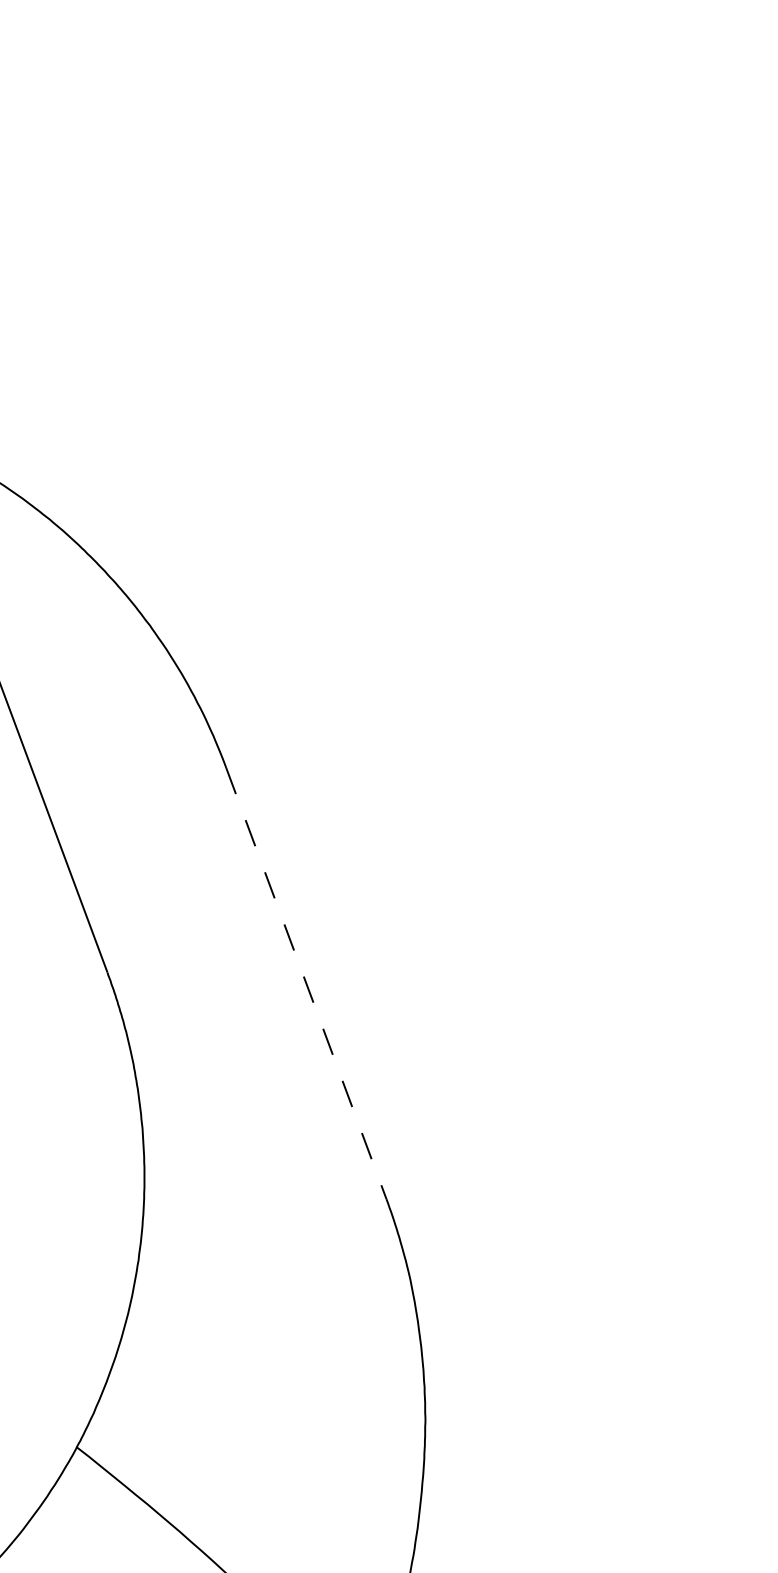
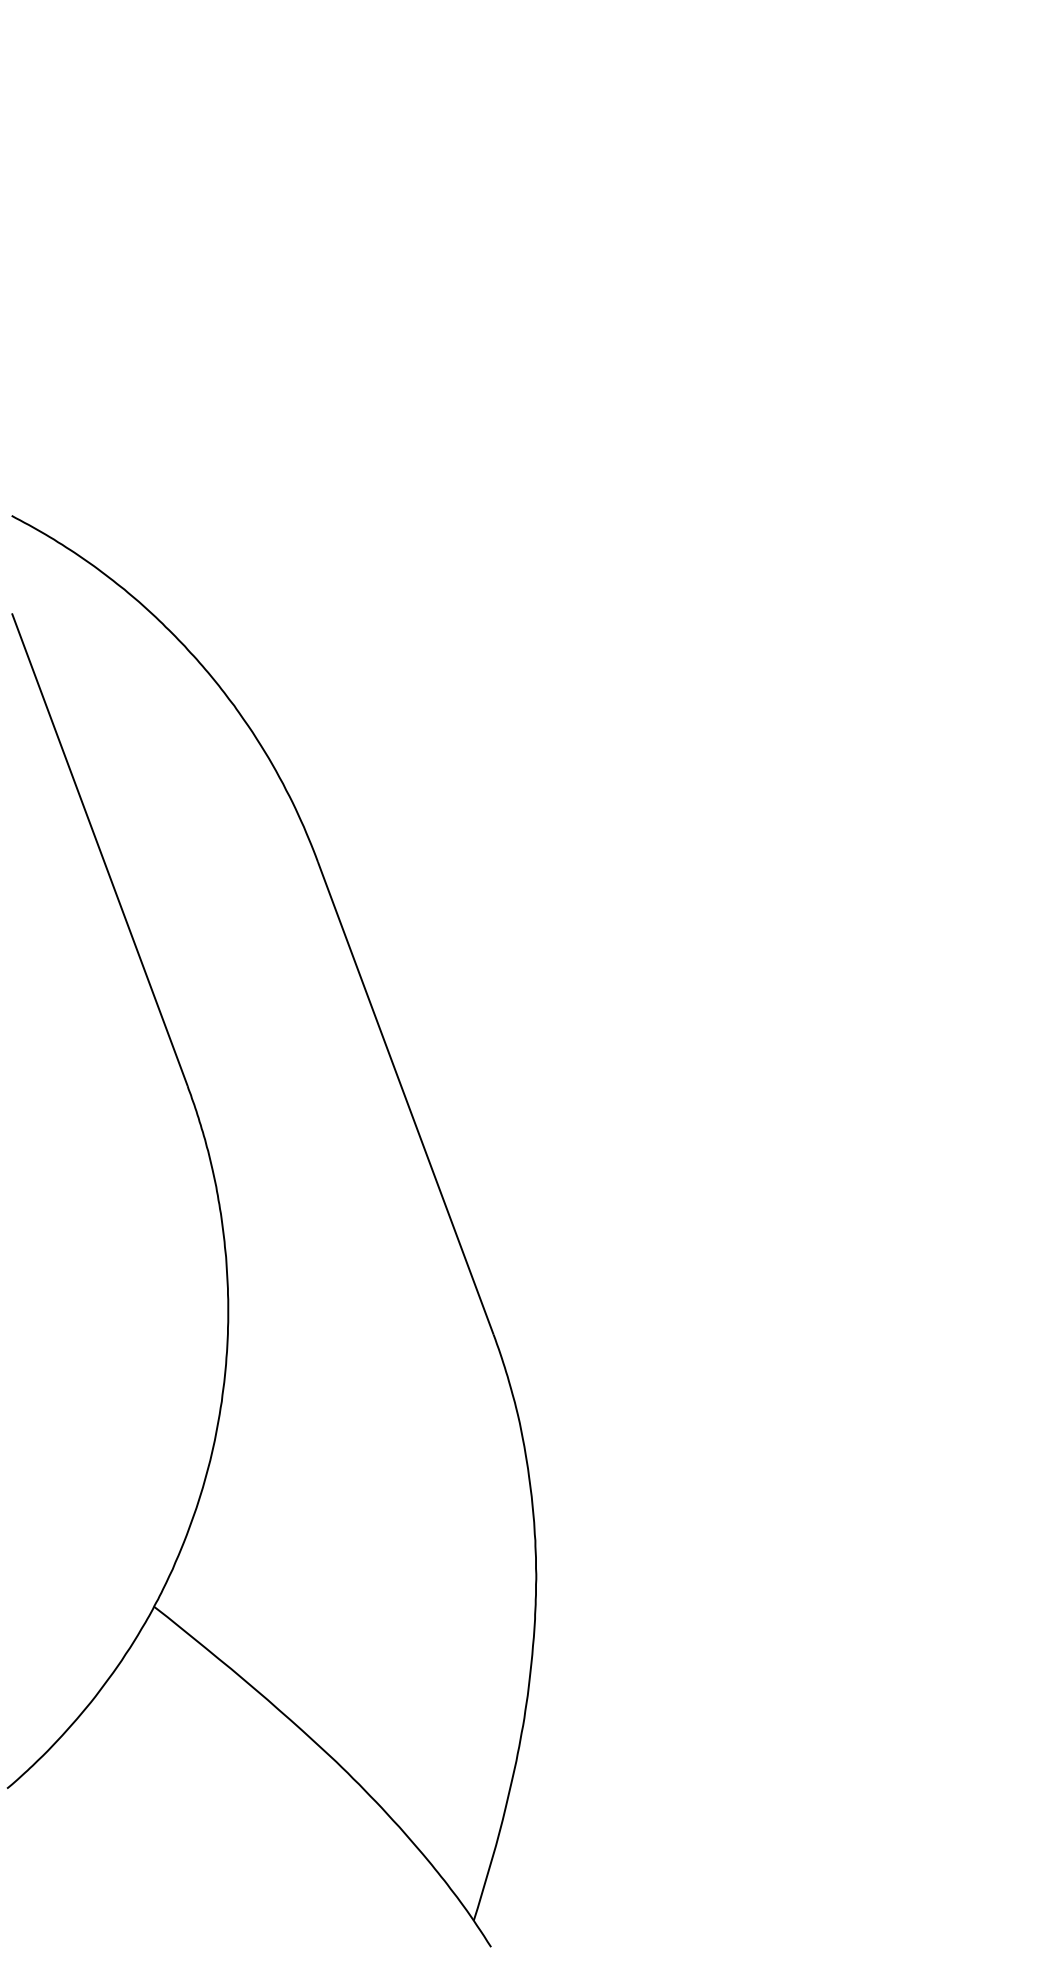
line: (306, 983) -> (405, 1098), dashed -> solid

